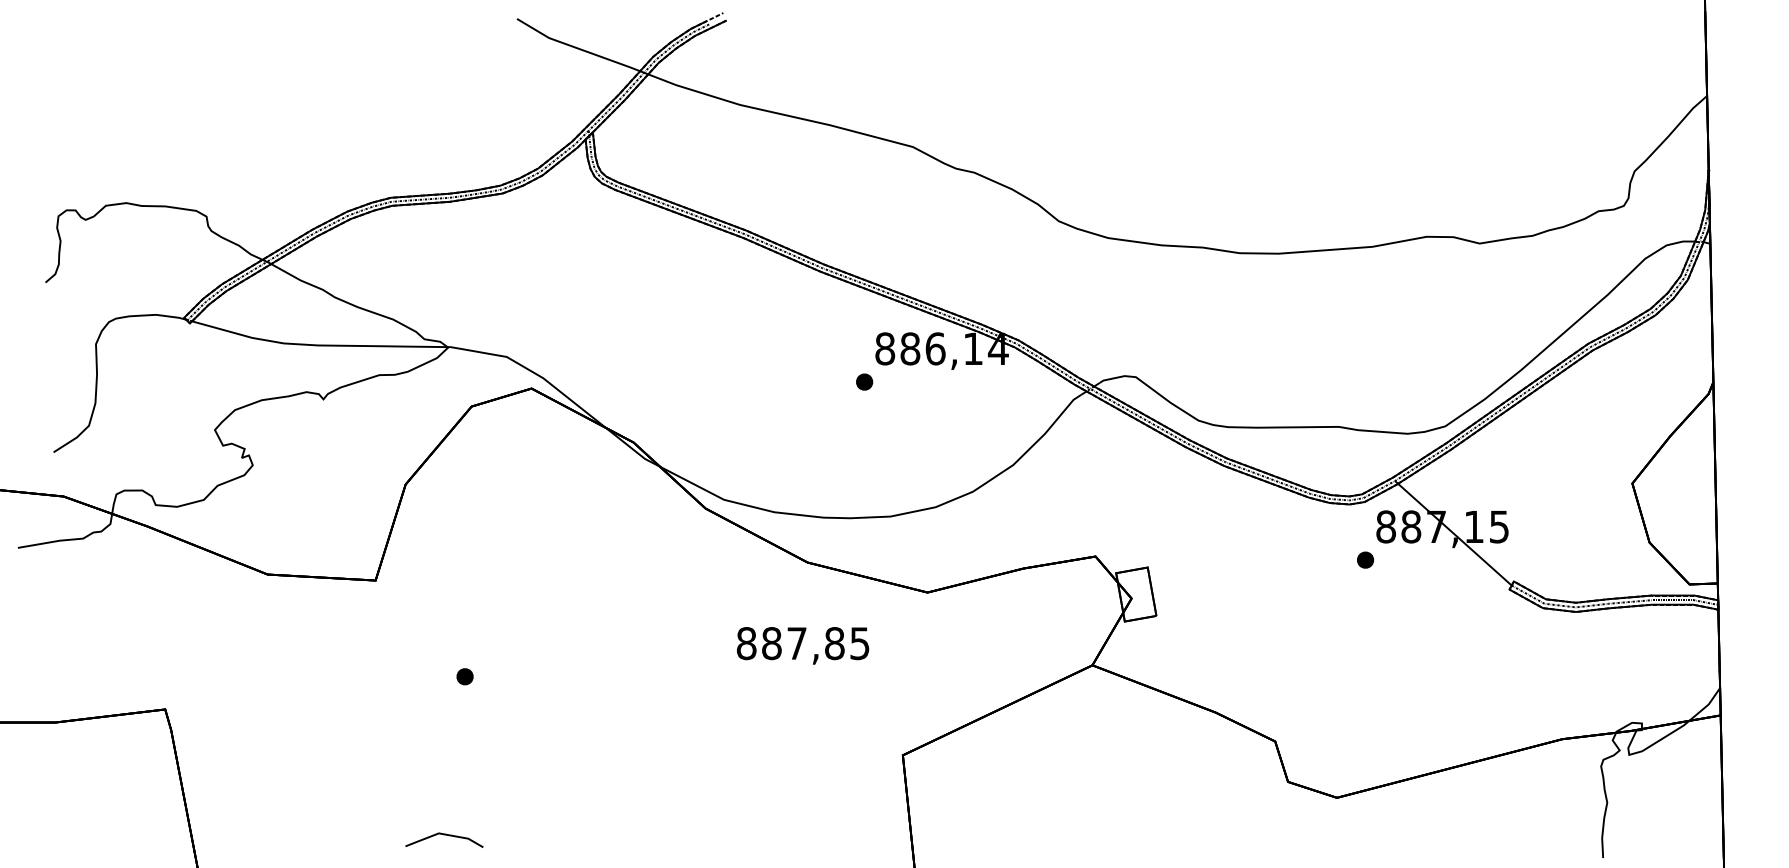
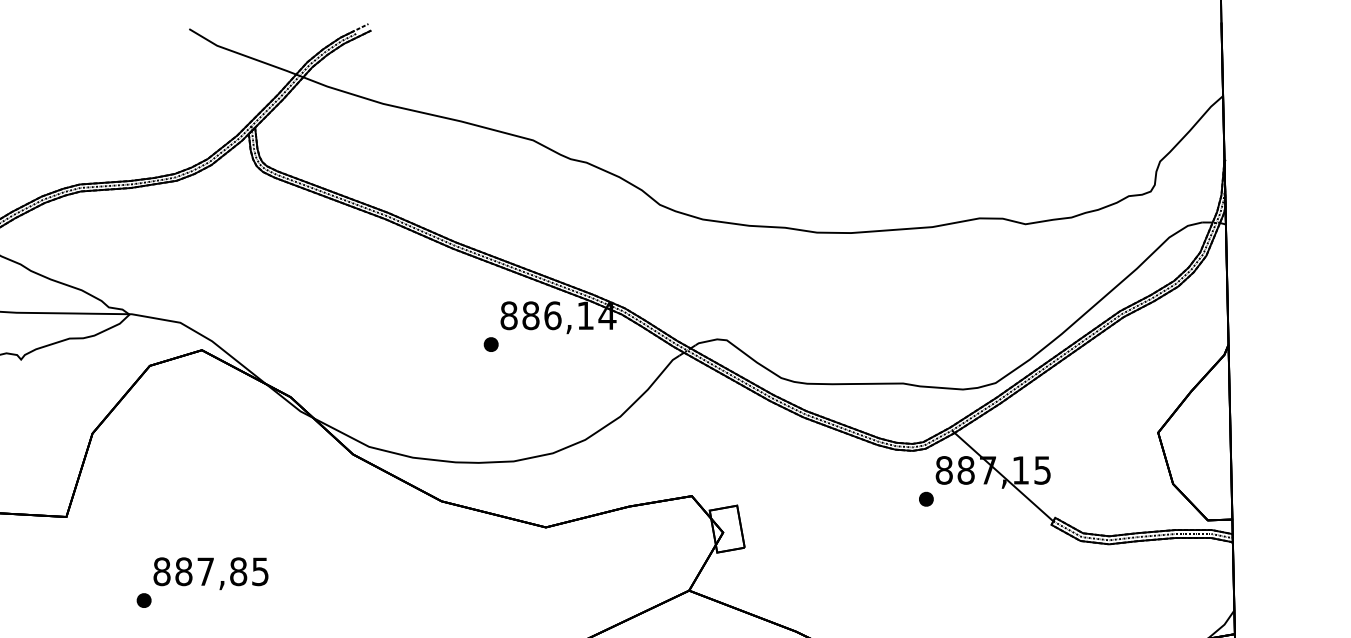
text: (802, 645) -> (210, 573), moved

